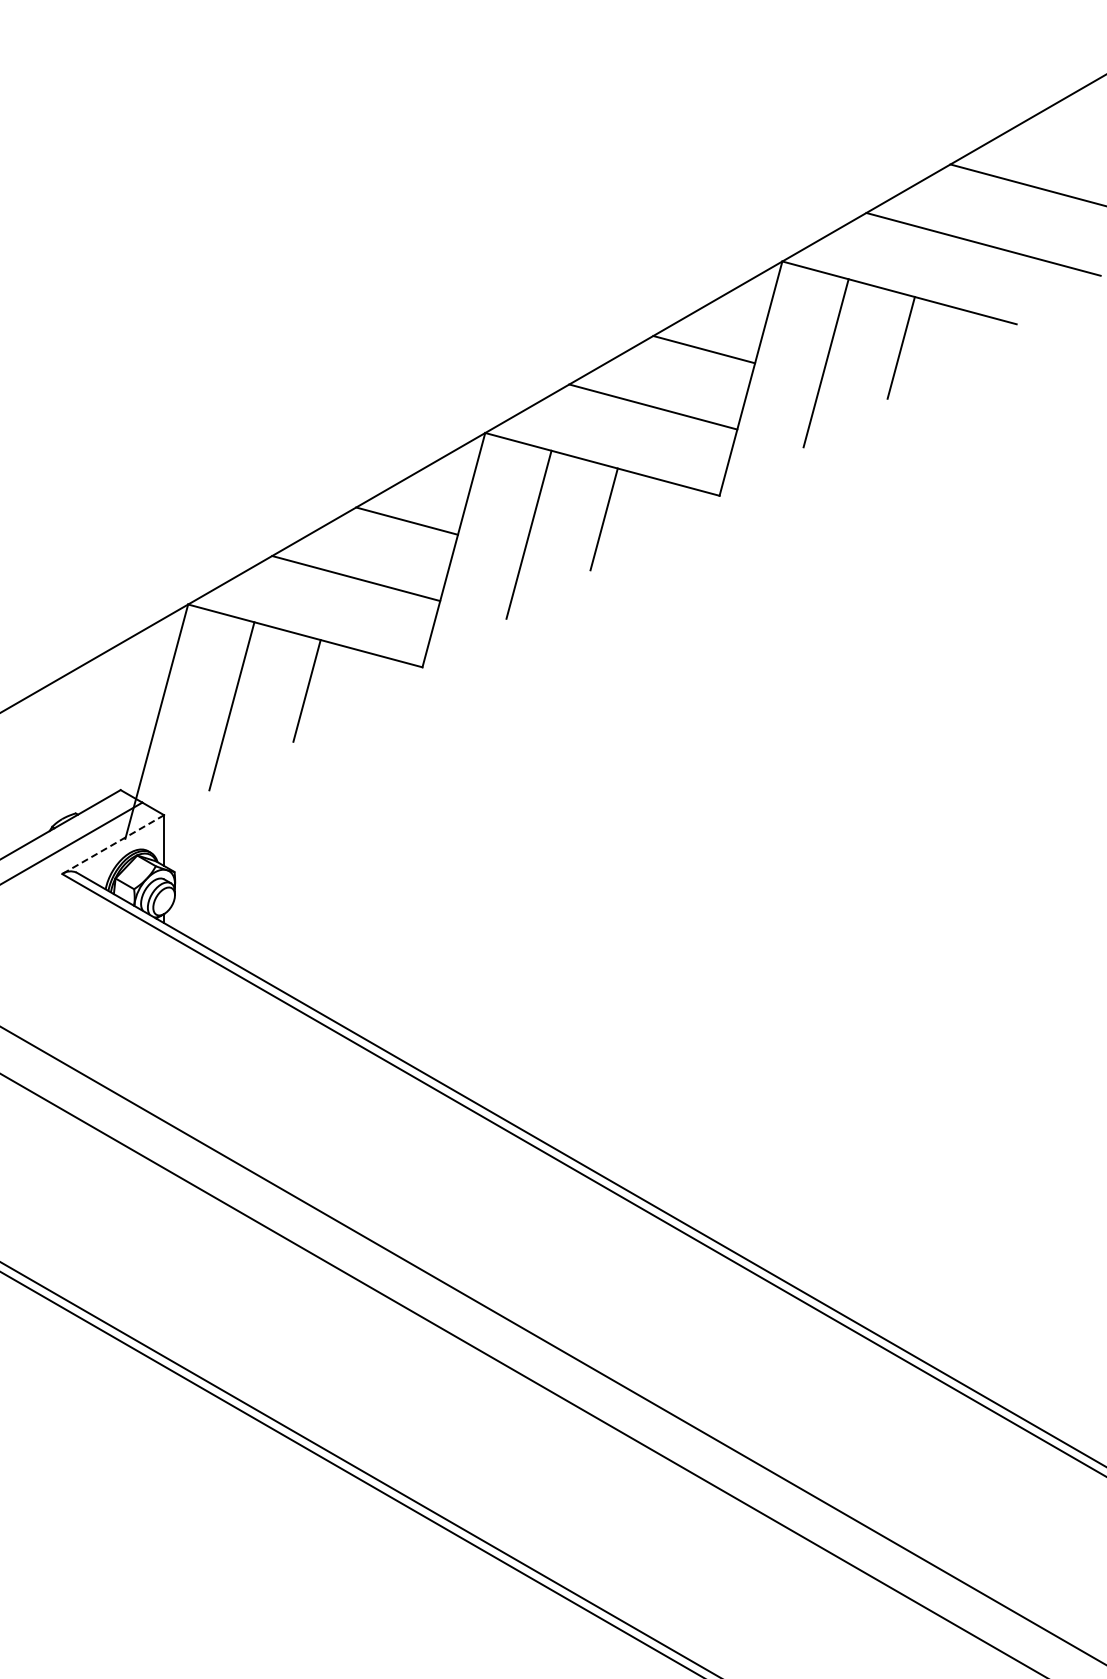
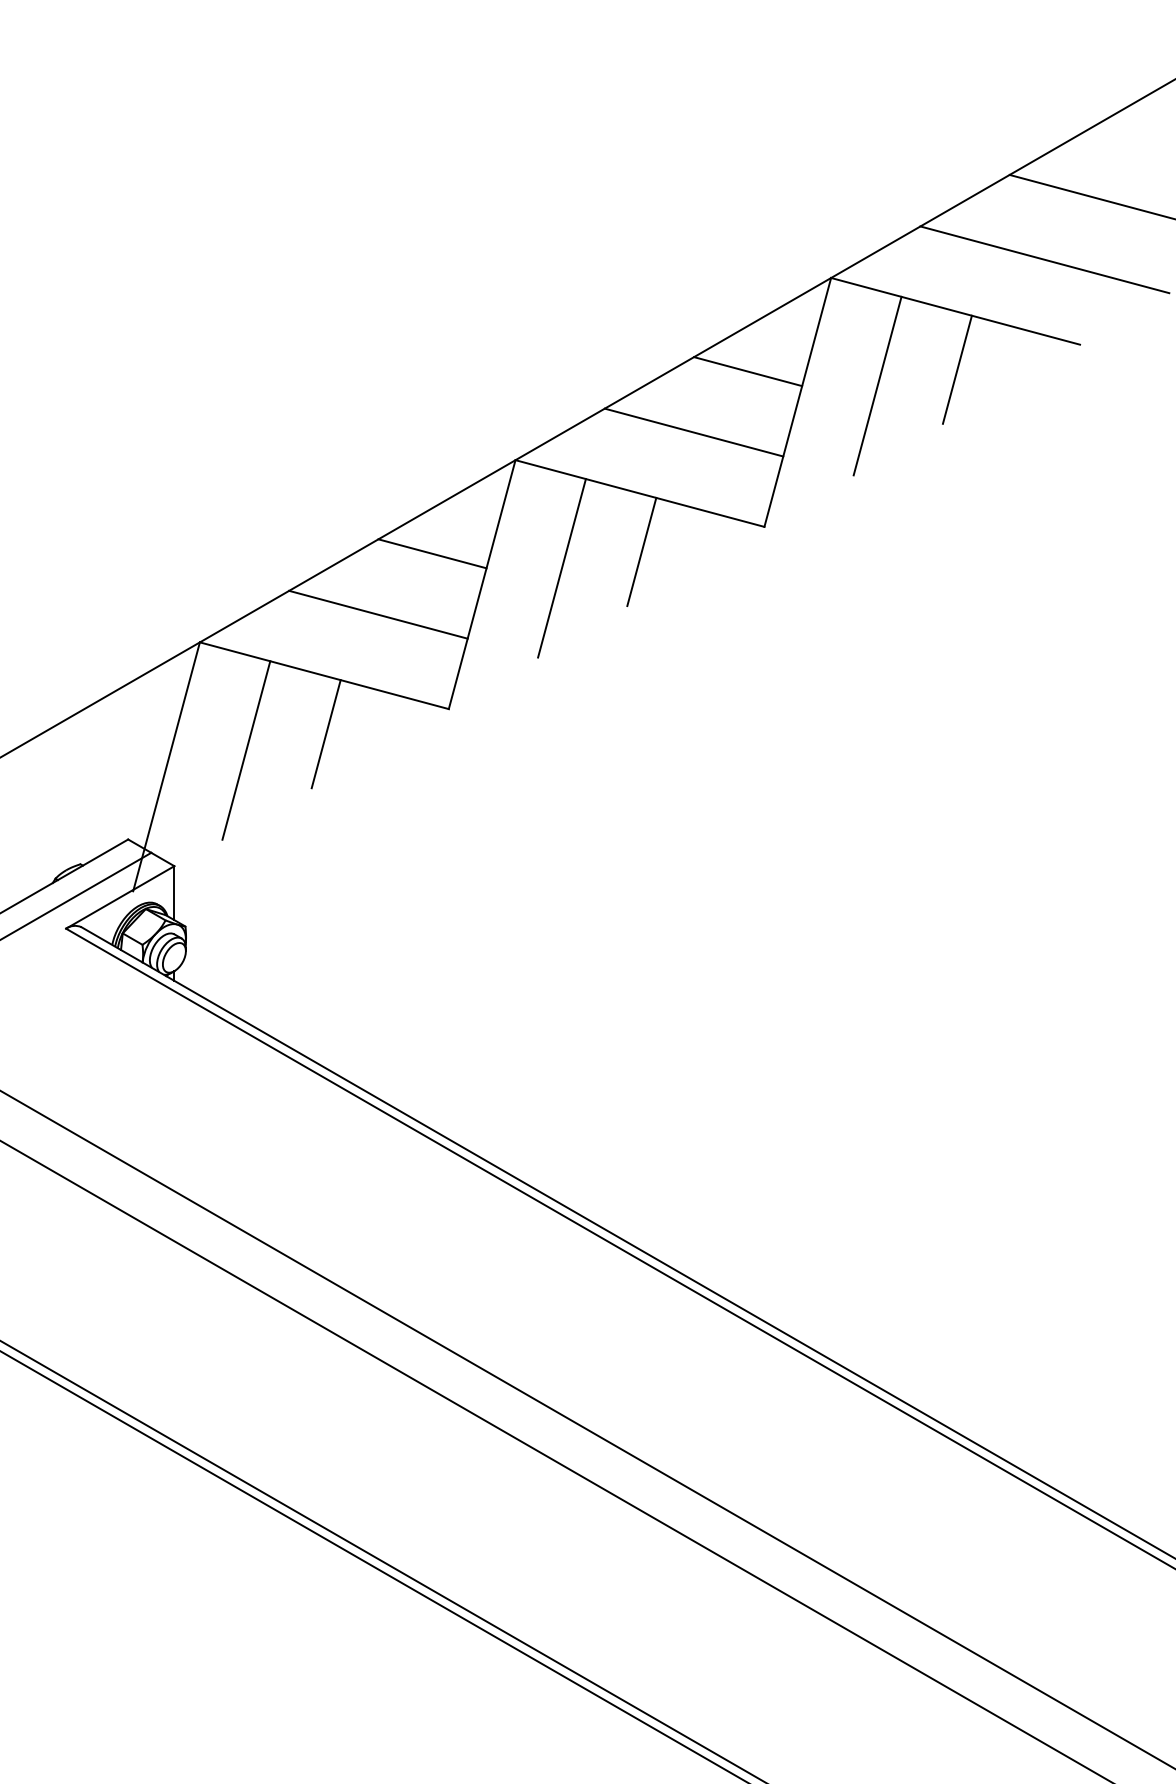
line: (113, 844) -> (120, 897), dashed -> solid

